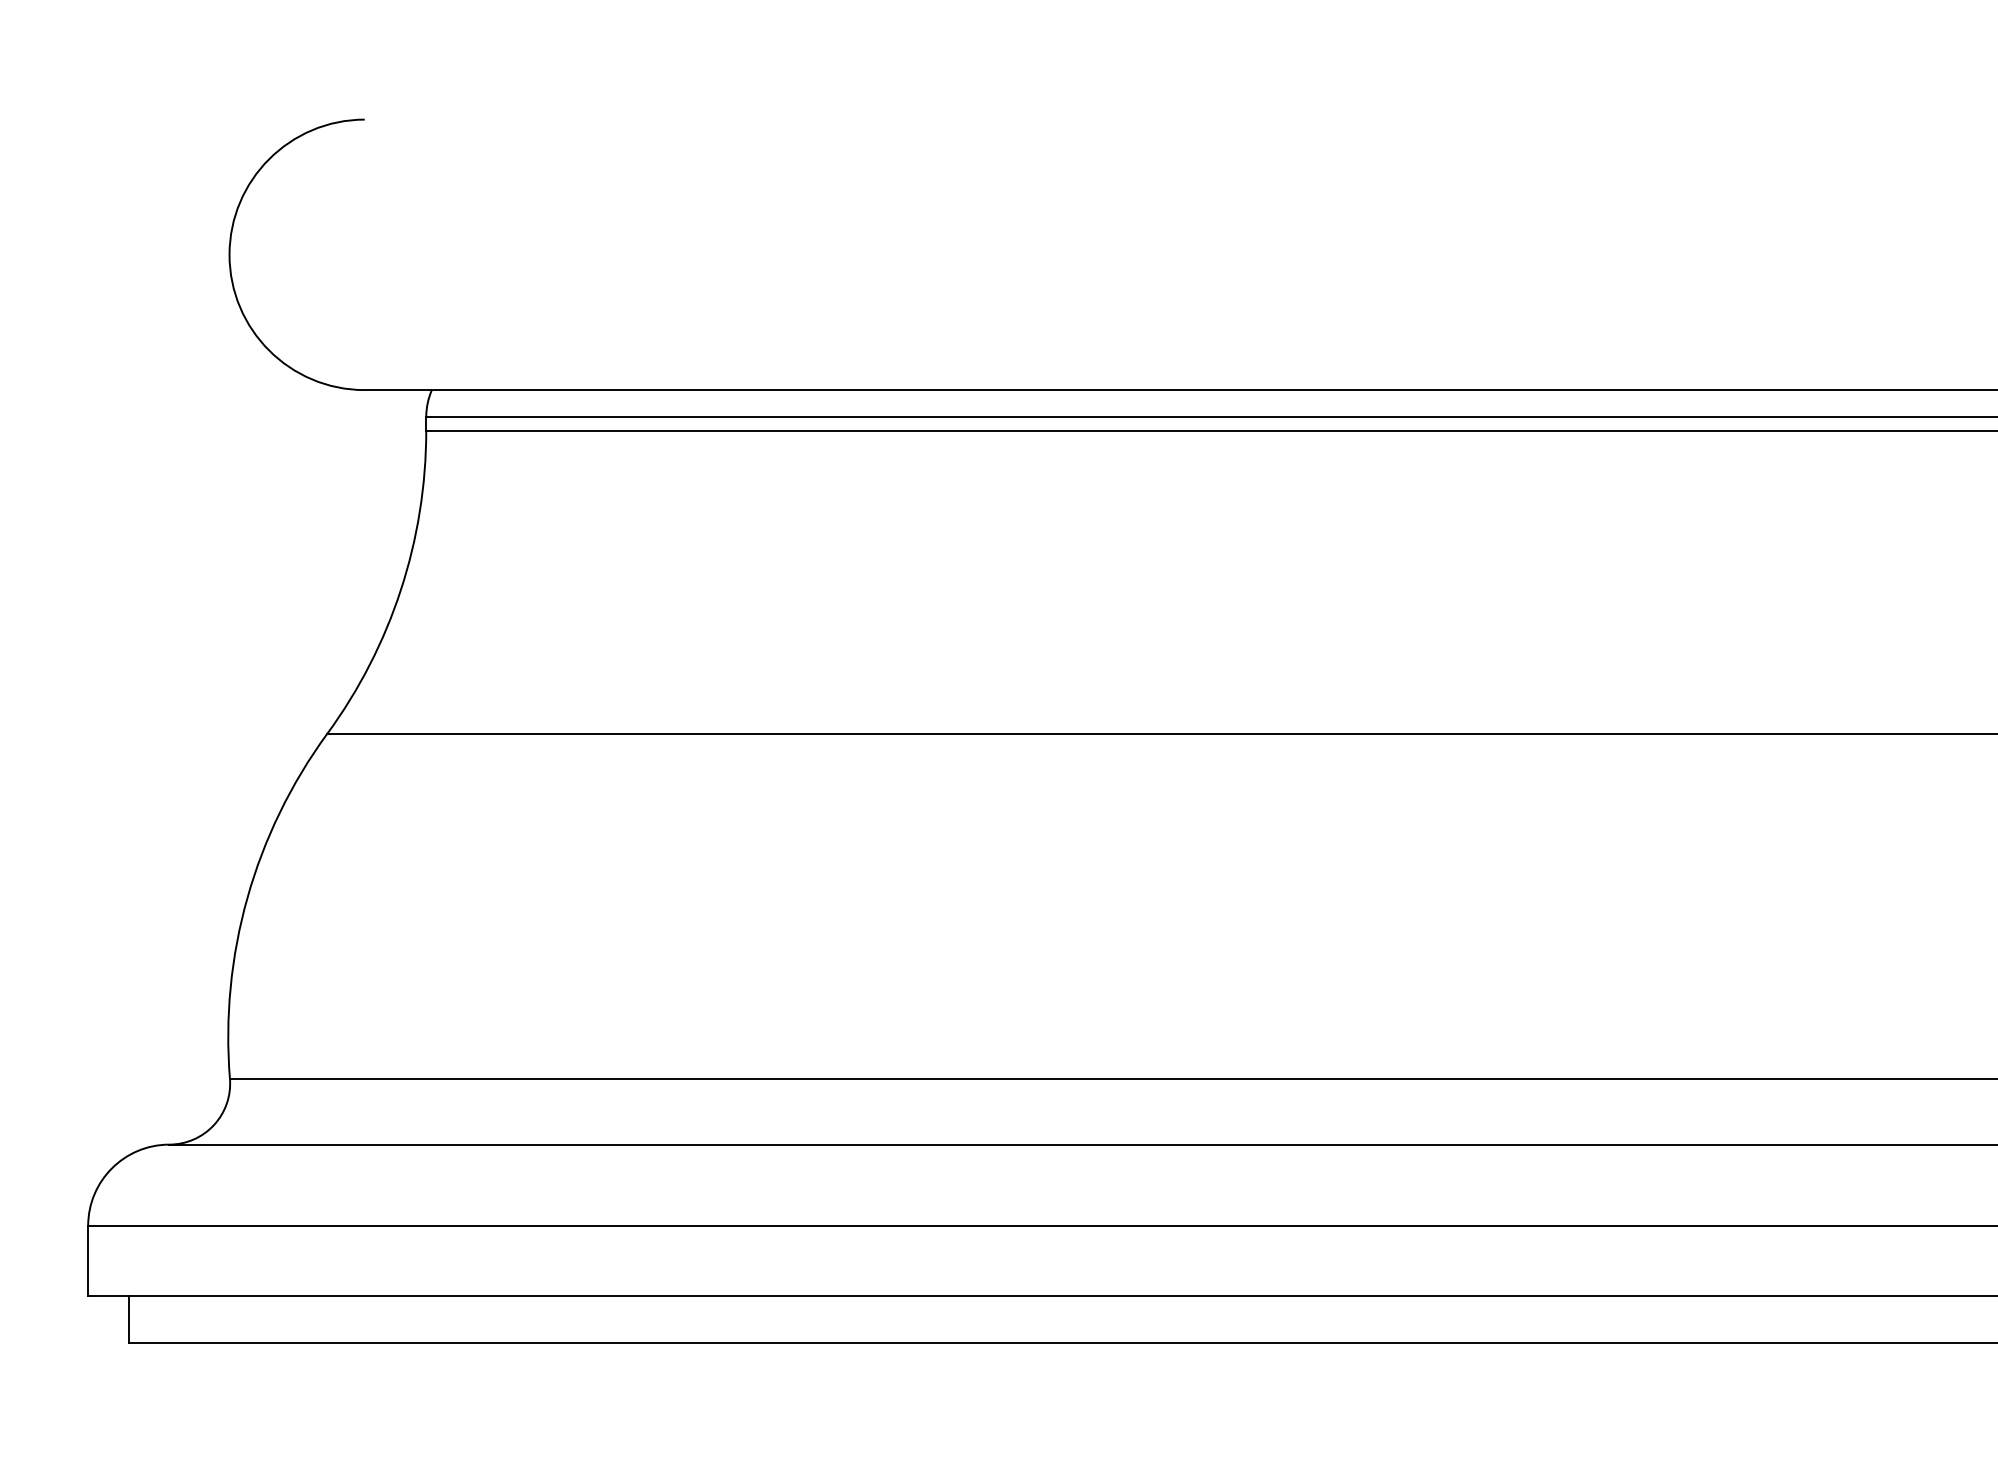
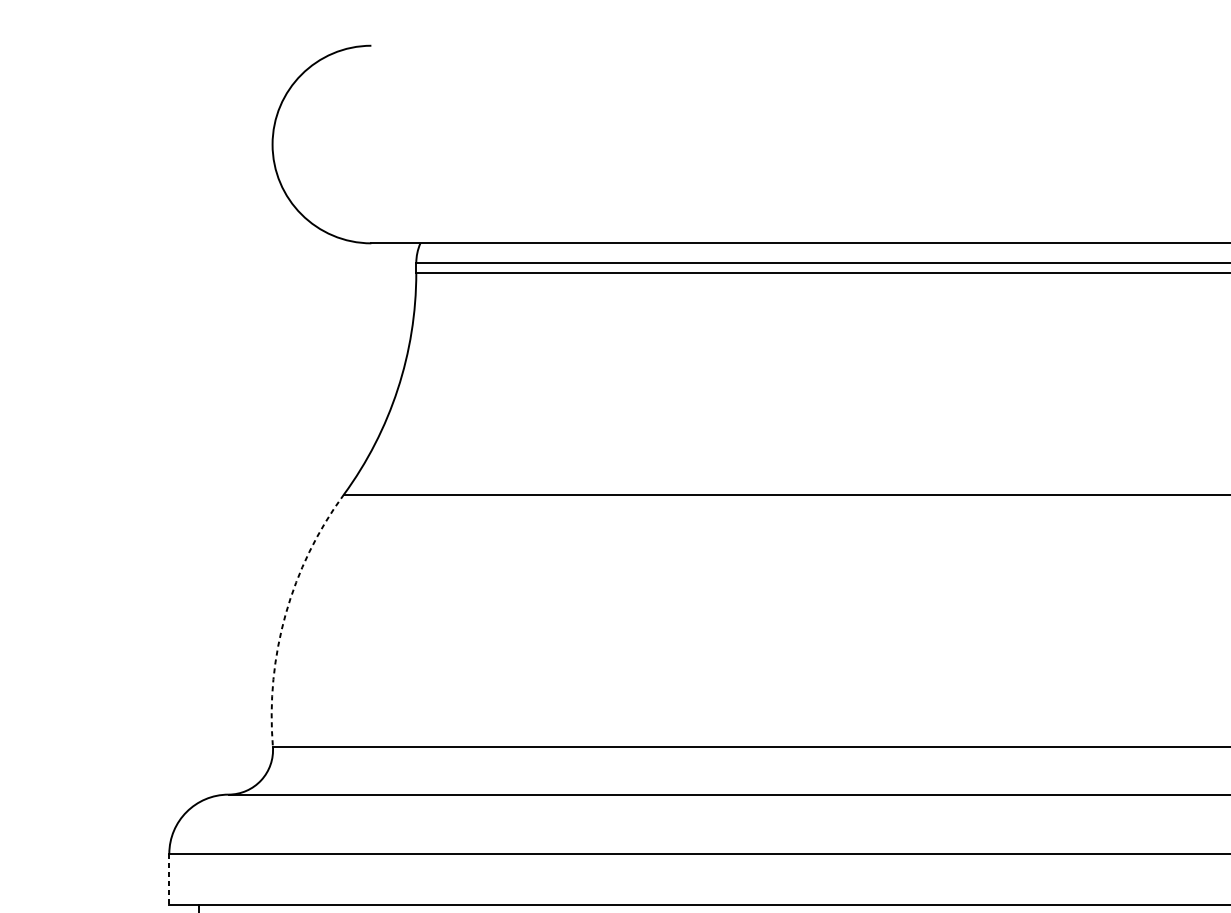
arc: (247, 897) -> (285, 614), solid -> dashed
line: (88, 1261) -> (169, 880), solid -> dashed

